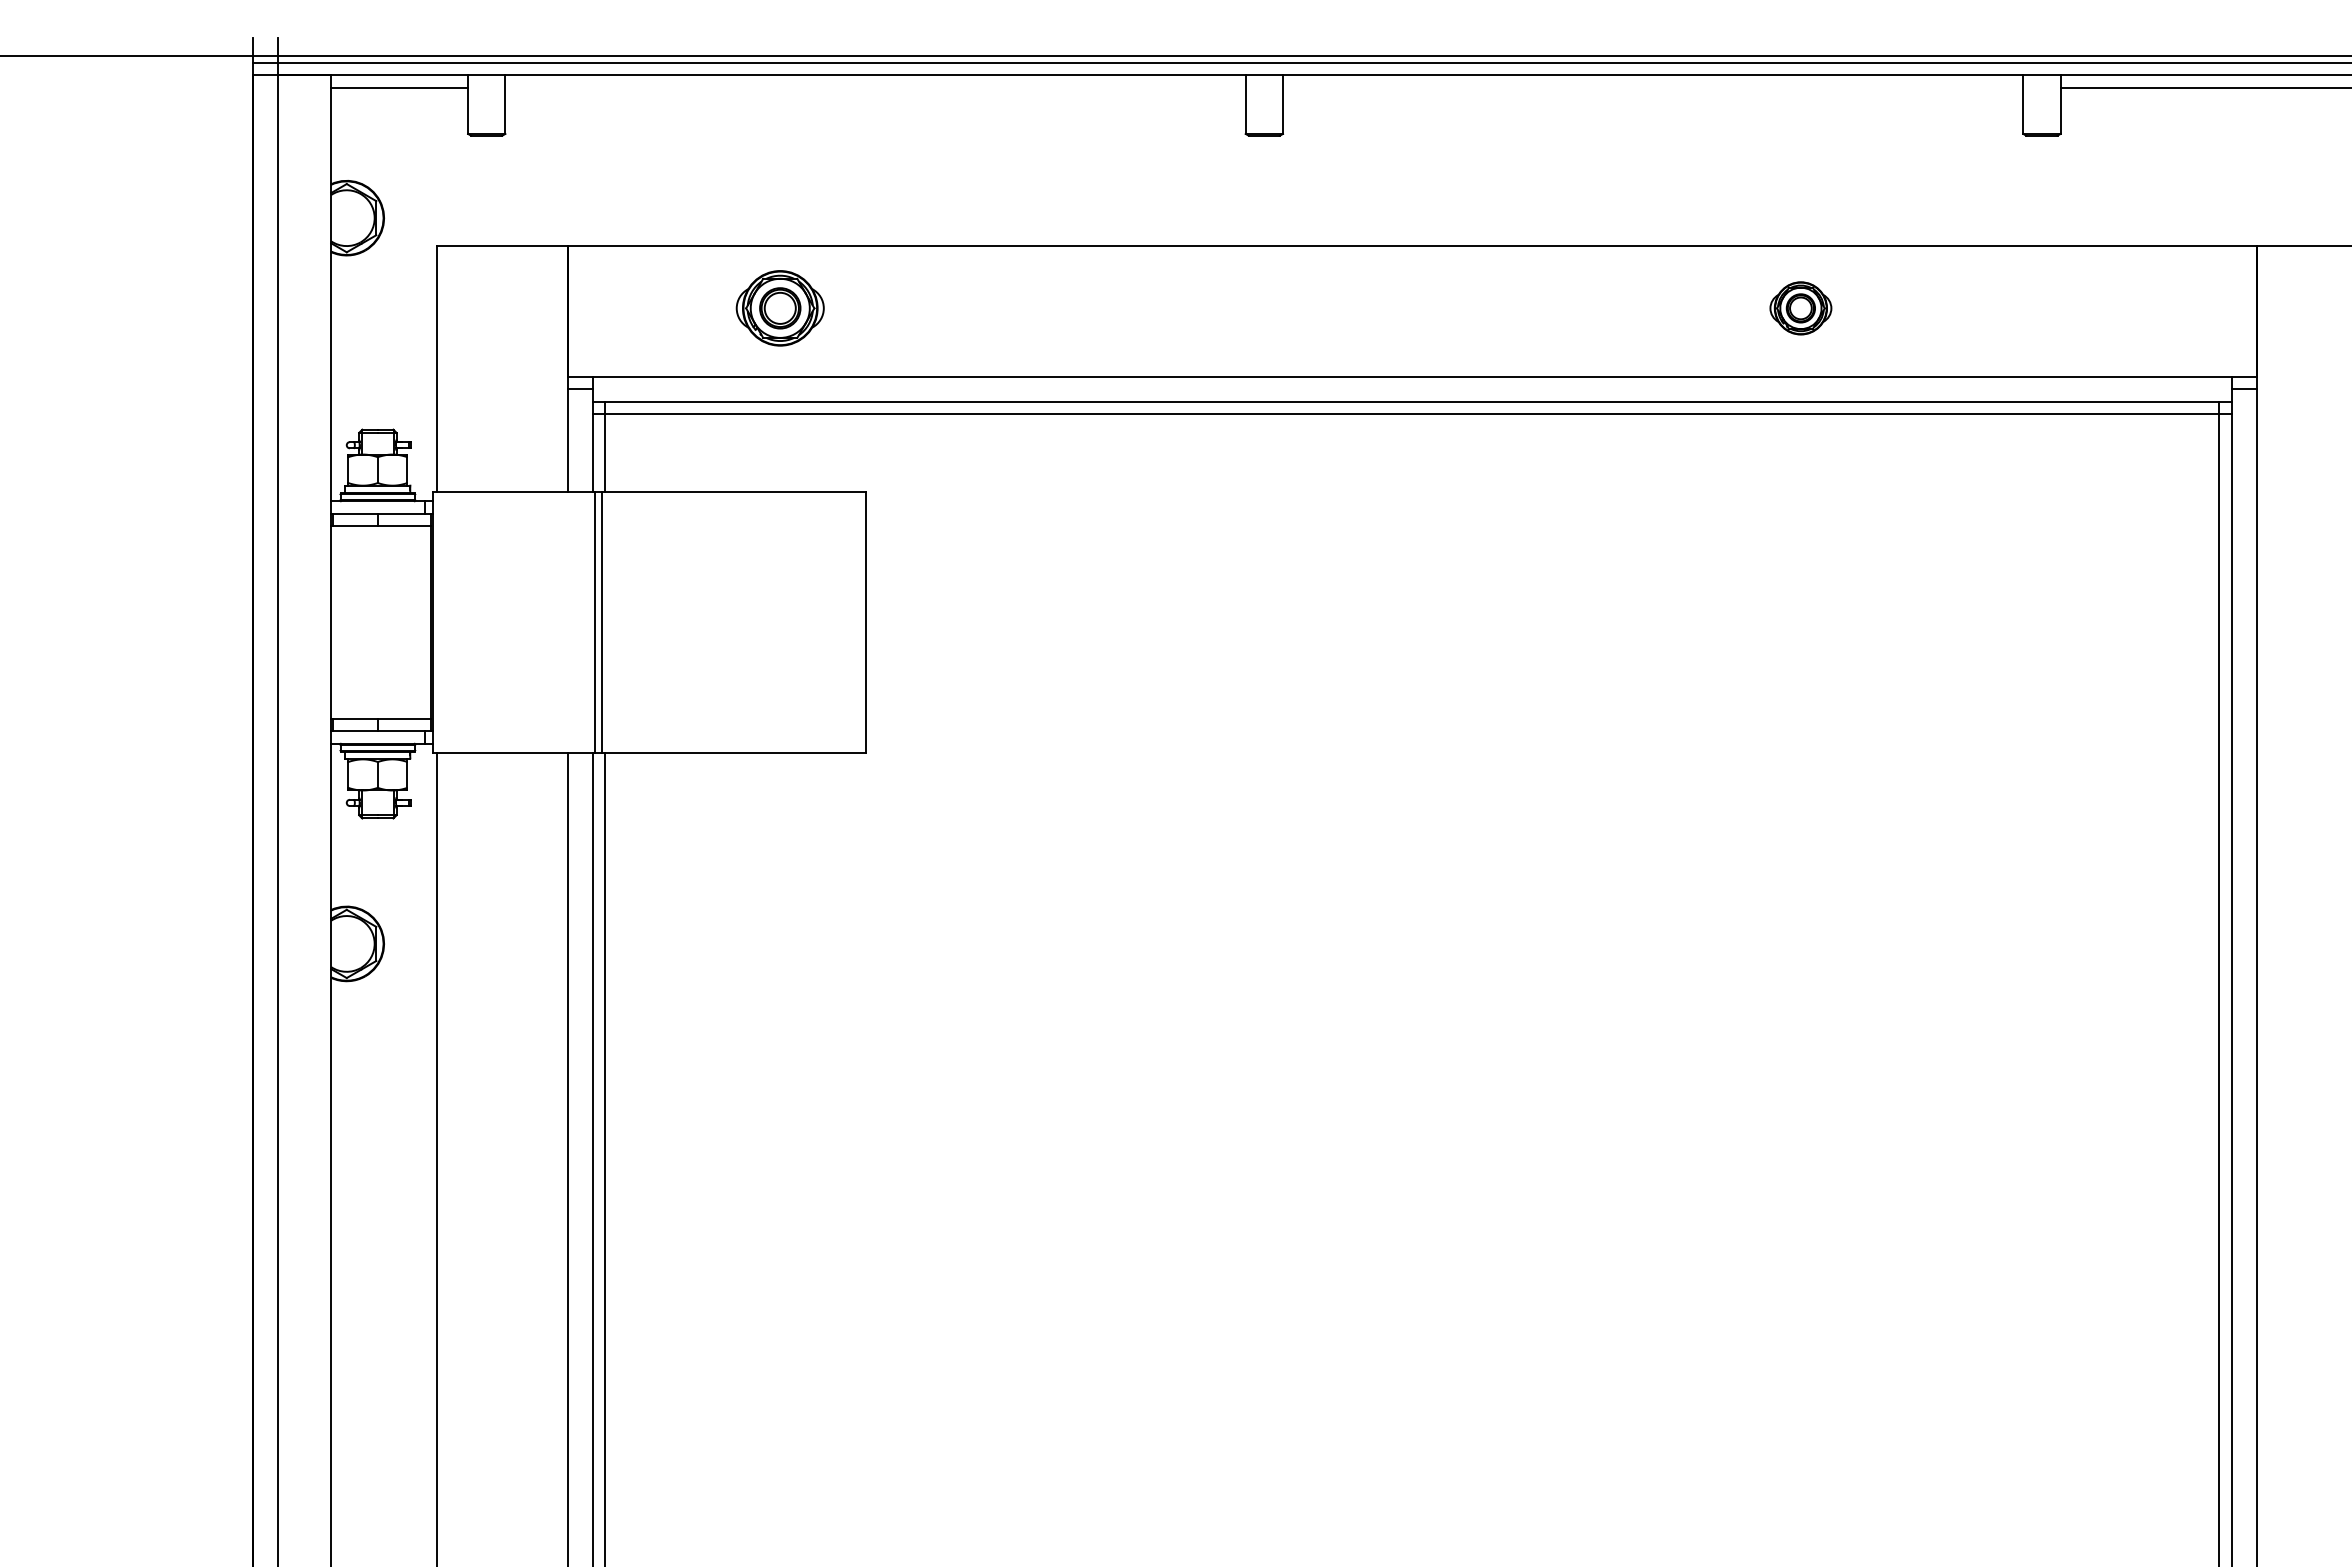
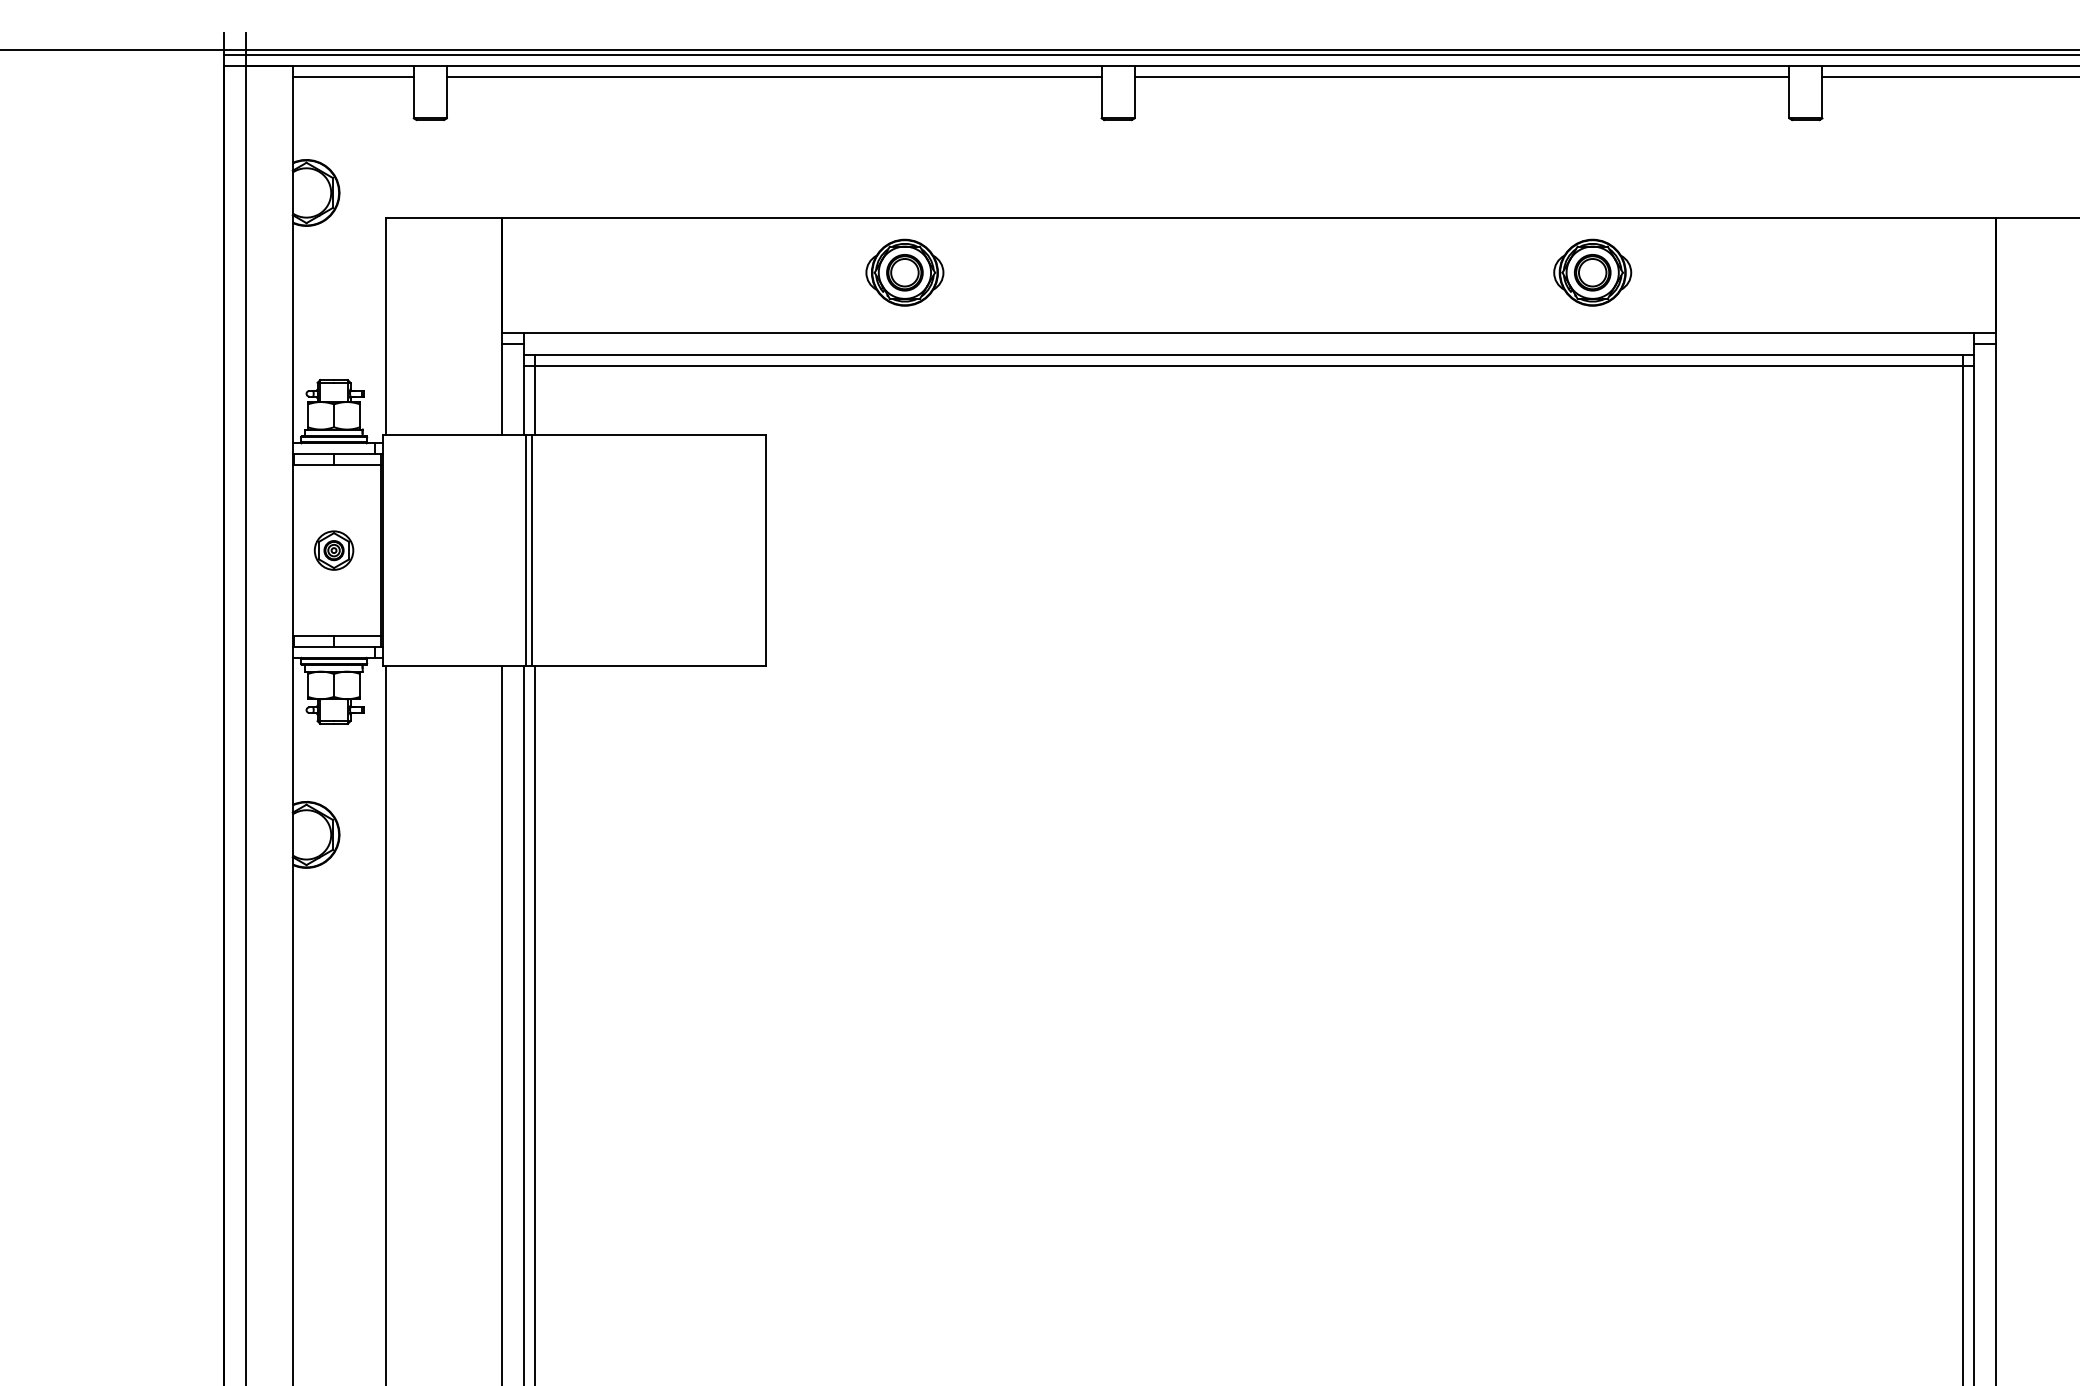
line: (875, 87) -> (774, 77), added
line: (1653, 87) -> (1462, 77), added
part: (779, 308) -> (904, 272), moved
part: (1800, 308) -> (1592, 272), size x1.43
part: (377, 622) -> (333, 550), added

